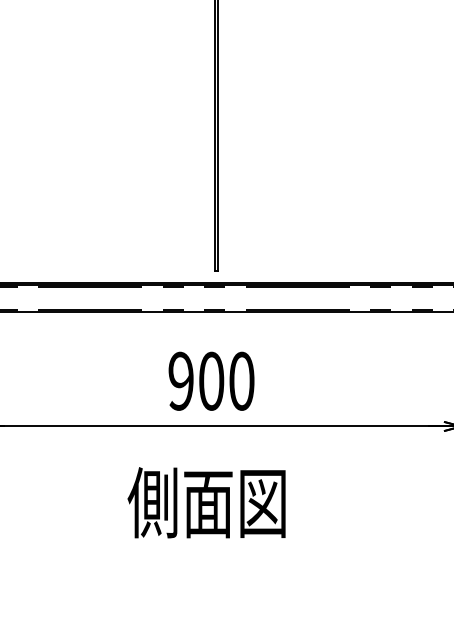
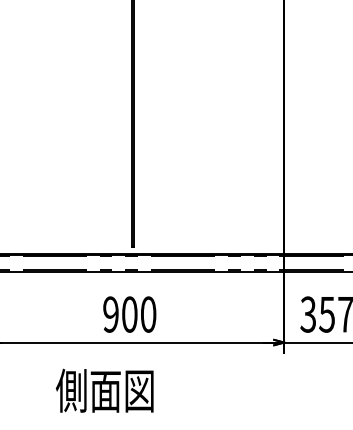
text: (206, 502) -> (104, 390), moved

